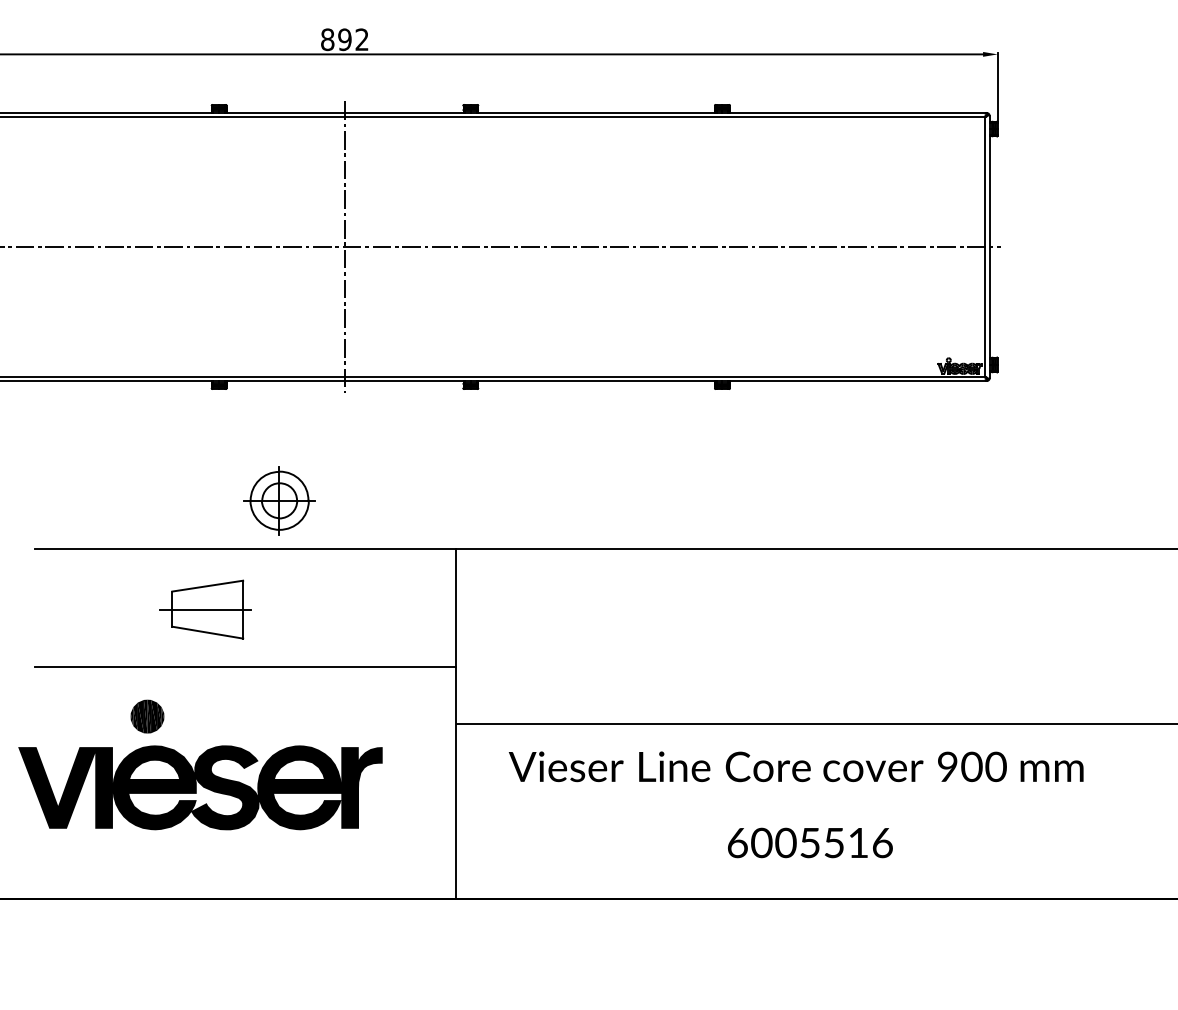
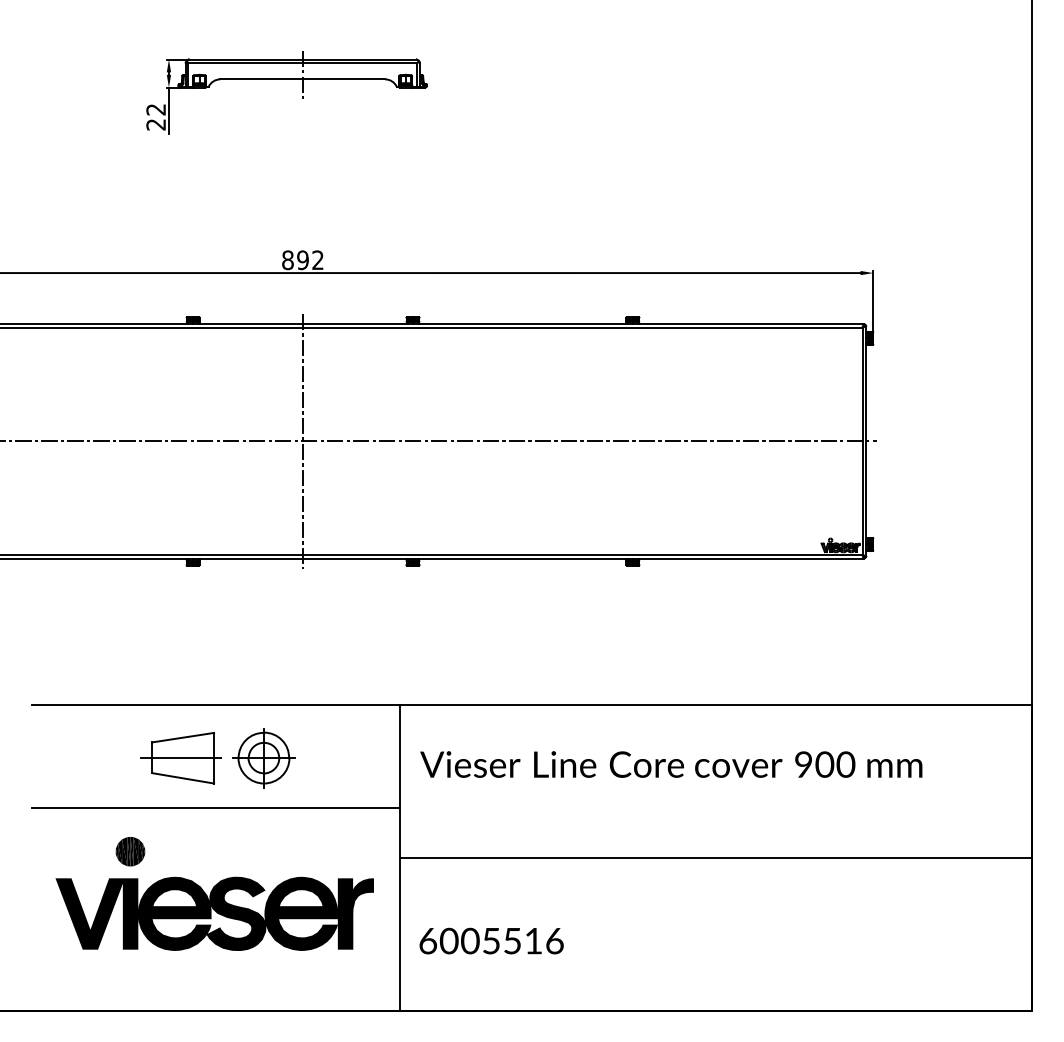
part: (279, 501) -> (263, 758), moved
text: (796, 766) -> (671, 764), moved
part: (200, 787) -> (214, 913), moved
text: (810, 842) -> (491, 940), moved

